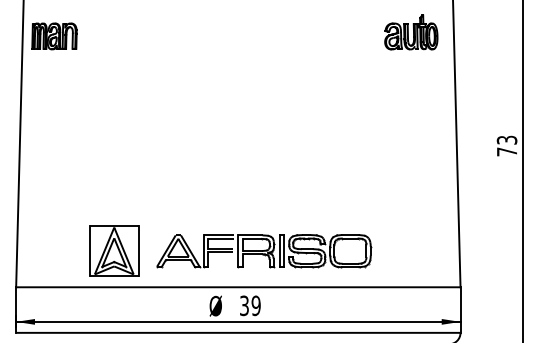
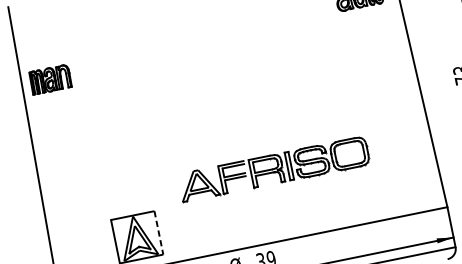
part: (54, 36) -> (50, 79), moved
line: (139, 251) -> (159, 233), solid -> dashed
part: (264, 251) -> (274, 169), moved

